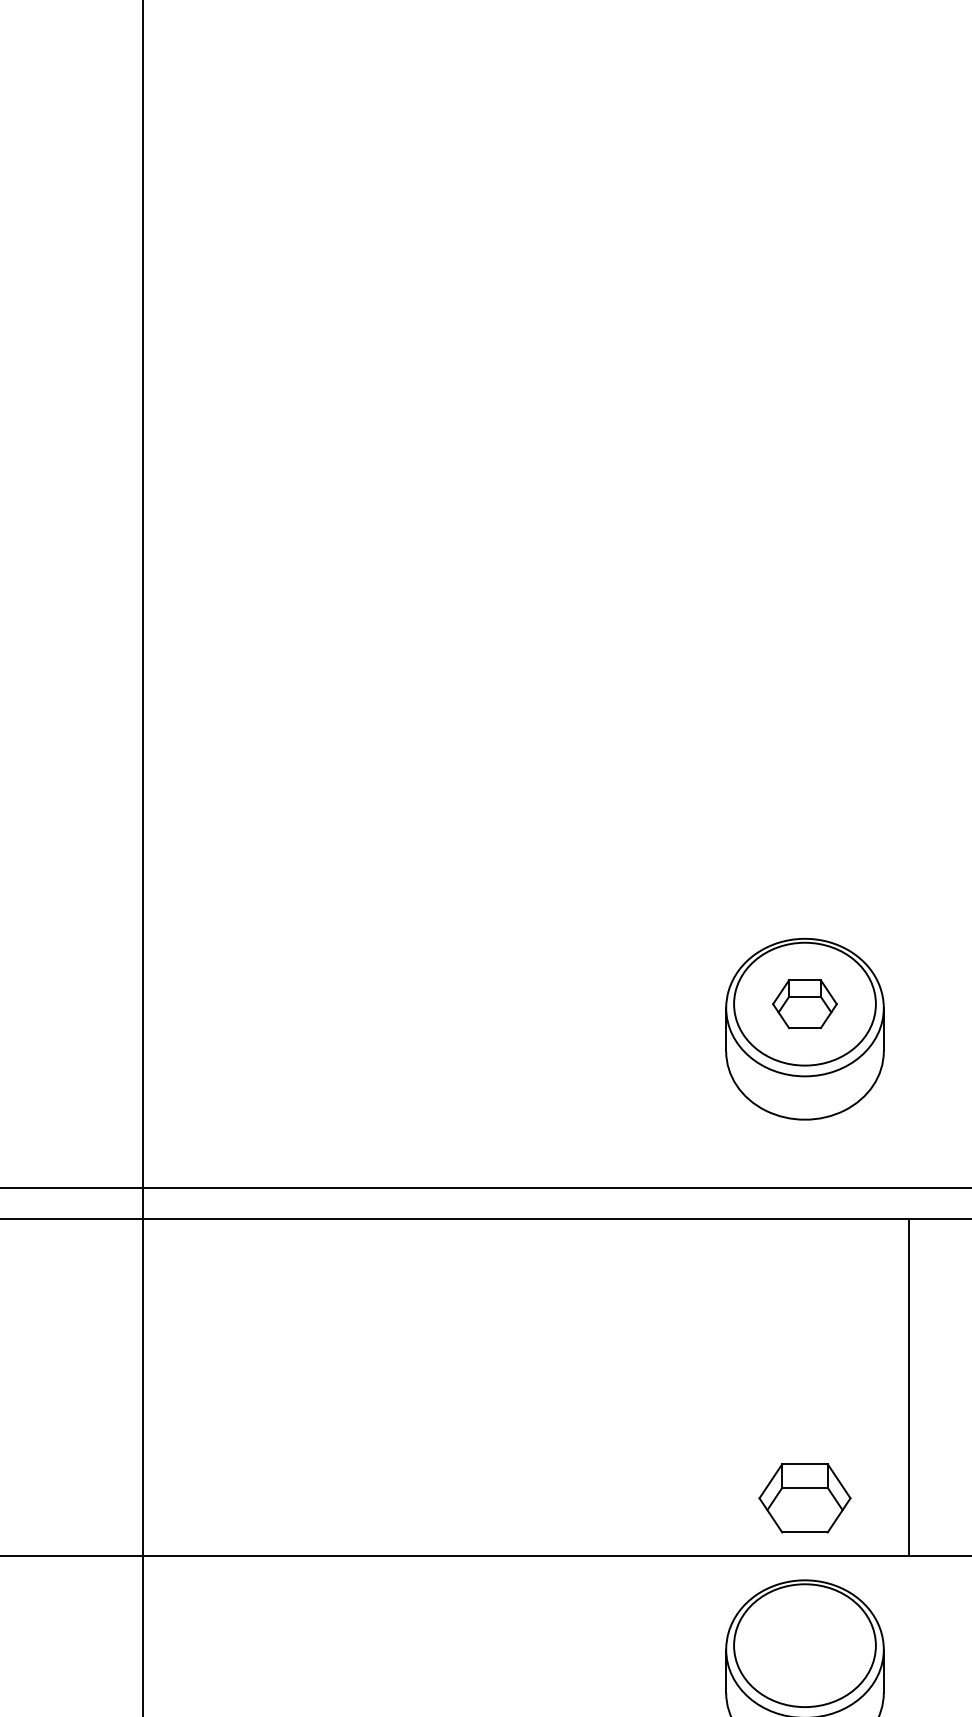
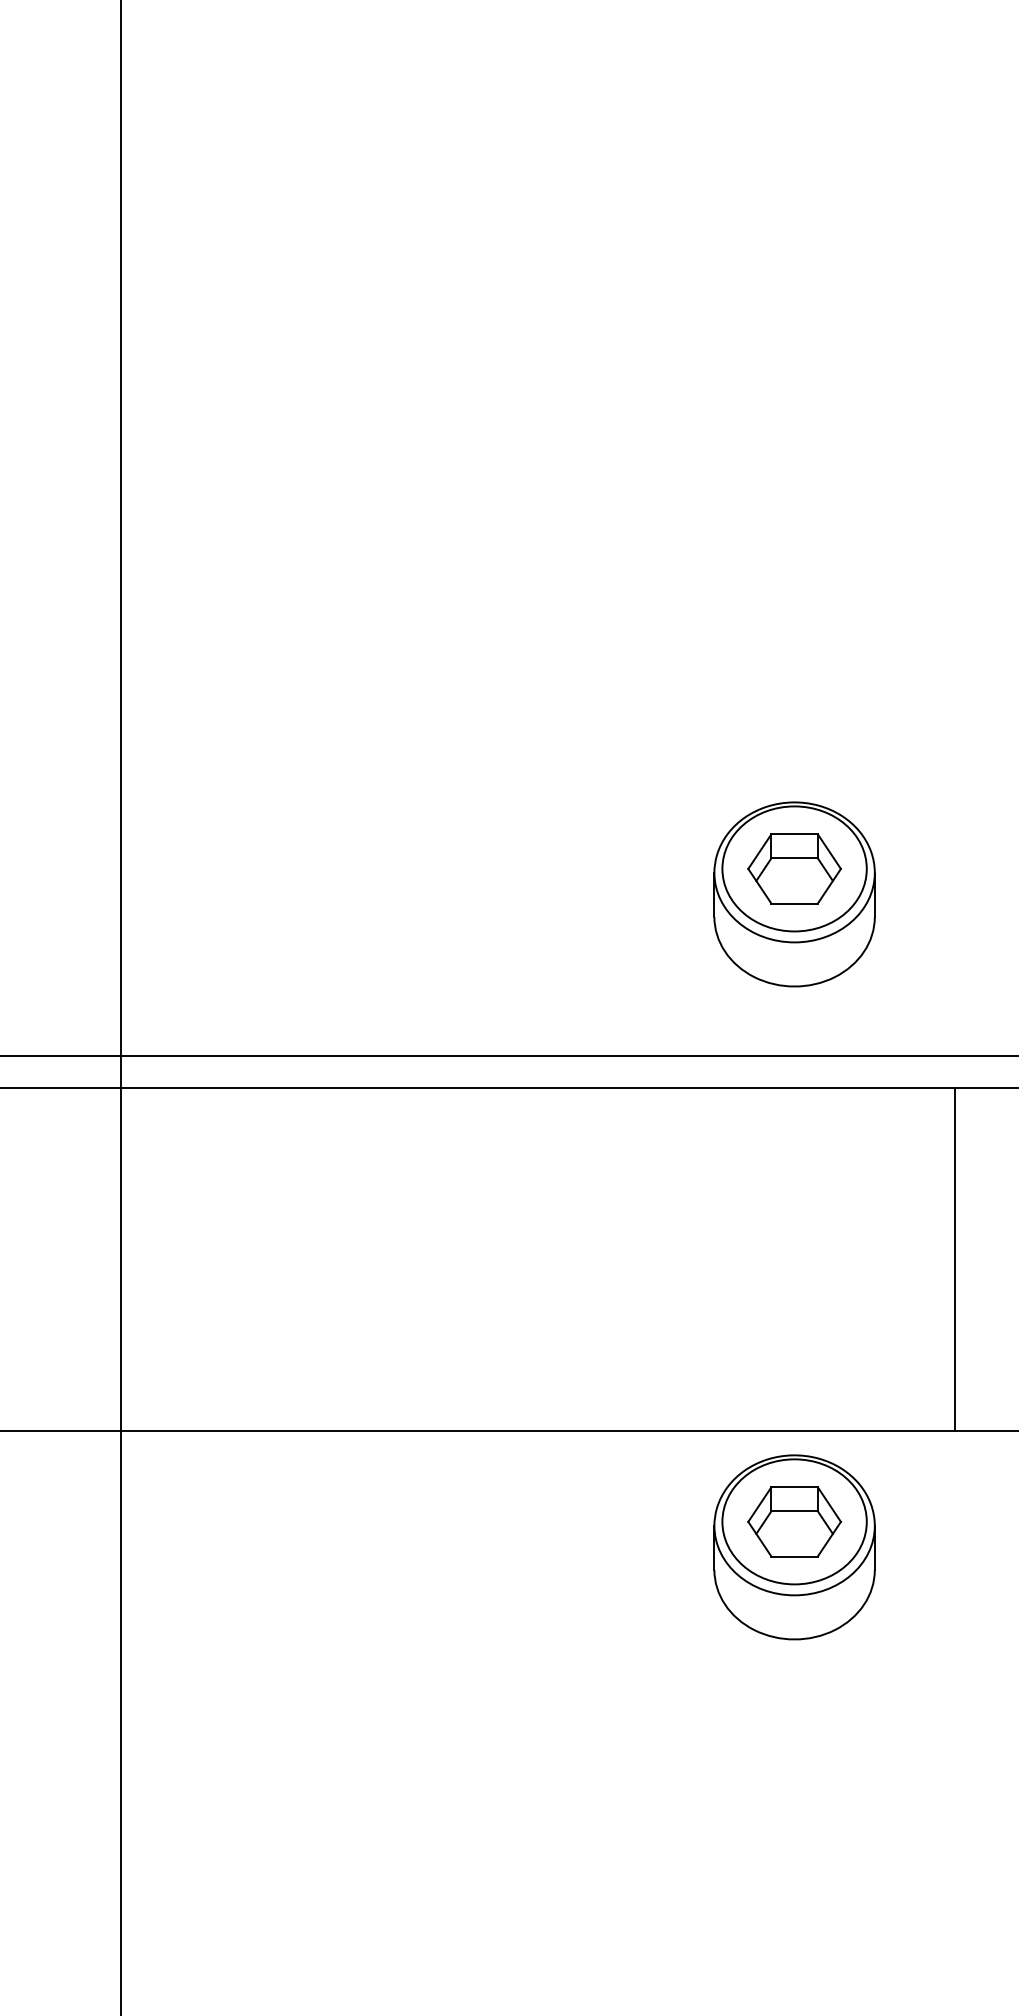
part: (804, 1003) -> (794, 868), size x1.43
line: (909, 1387) -> (955, 1259), moved
part: (804, 1497) -> (794, 1521), moved

